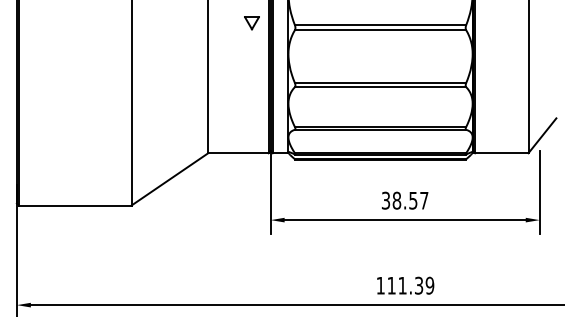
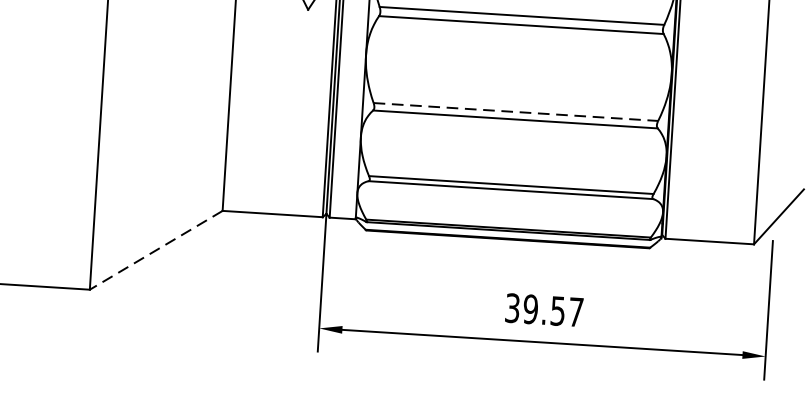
line: (380, 82) -> (515, 111), solid -> dashed
line: (169, 179) -> (155, 250), solid -> dashed
text: (396, 200) -> (530, 308), 38.57 -> 39.57

